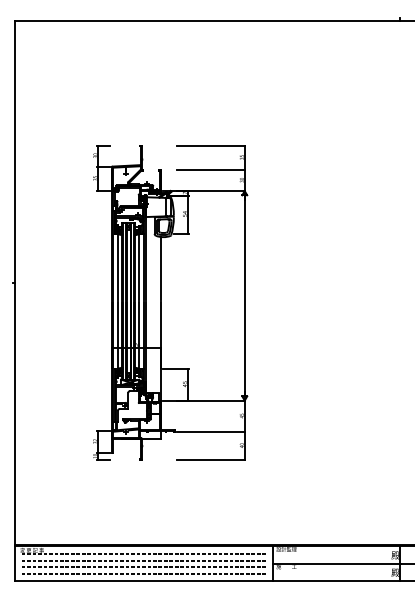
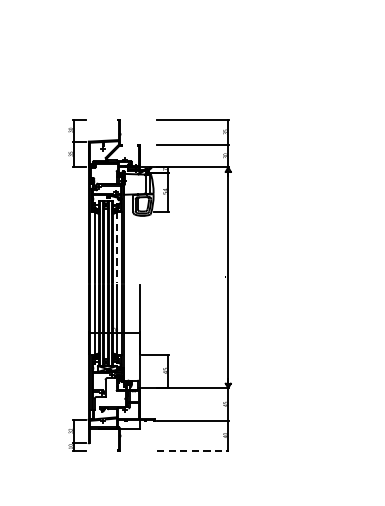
line: (139, 267) -> (117, 247), solid -> dashed
line: (160, 268) -> (139, 248), removed
line: (211, 460) -> (193, 451), solid -> dashed

